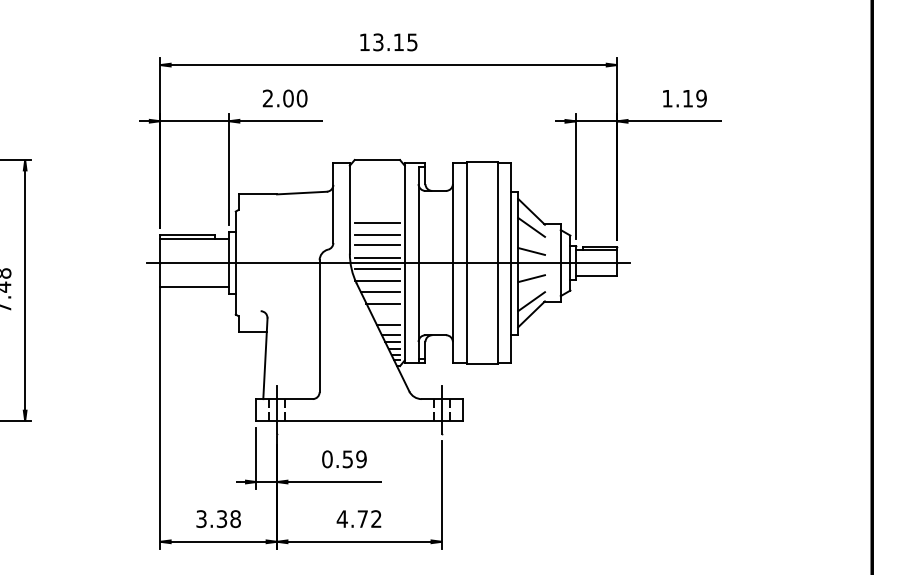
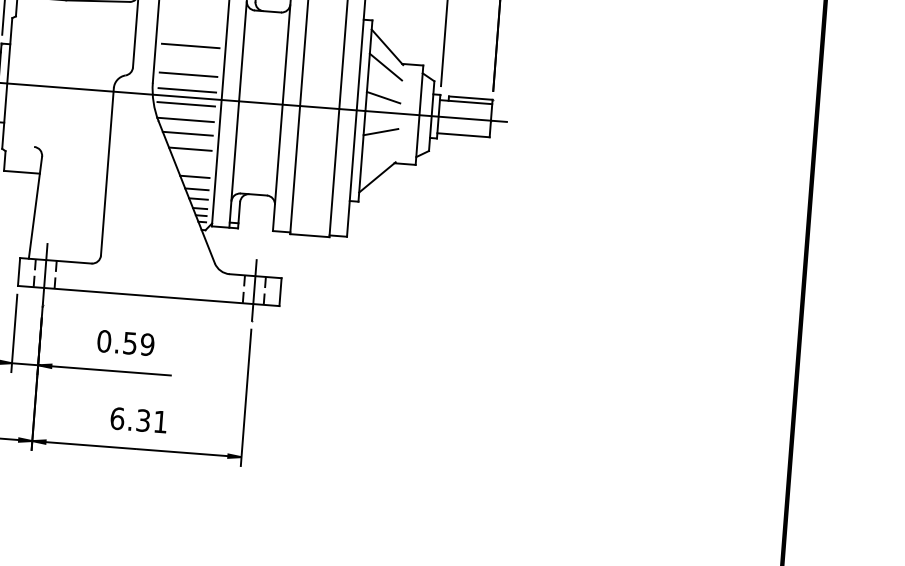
line: (377, 234) -> (189, 61), removed
line: (531, 301) -> (378, 161), removed
text: (358, 519) -> (137, 420), 4.72 -> 6.31

